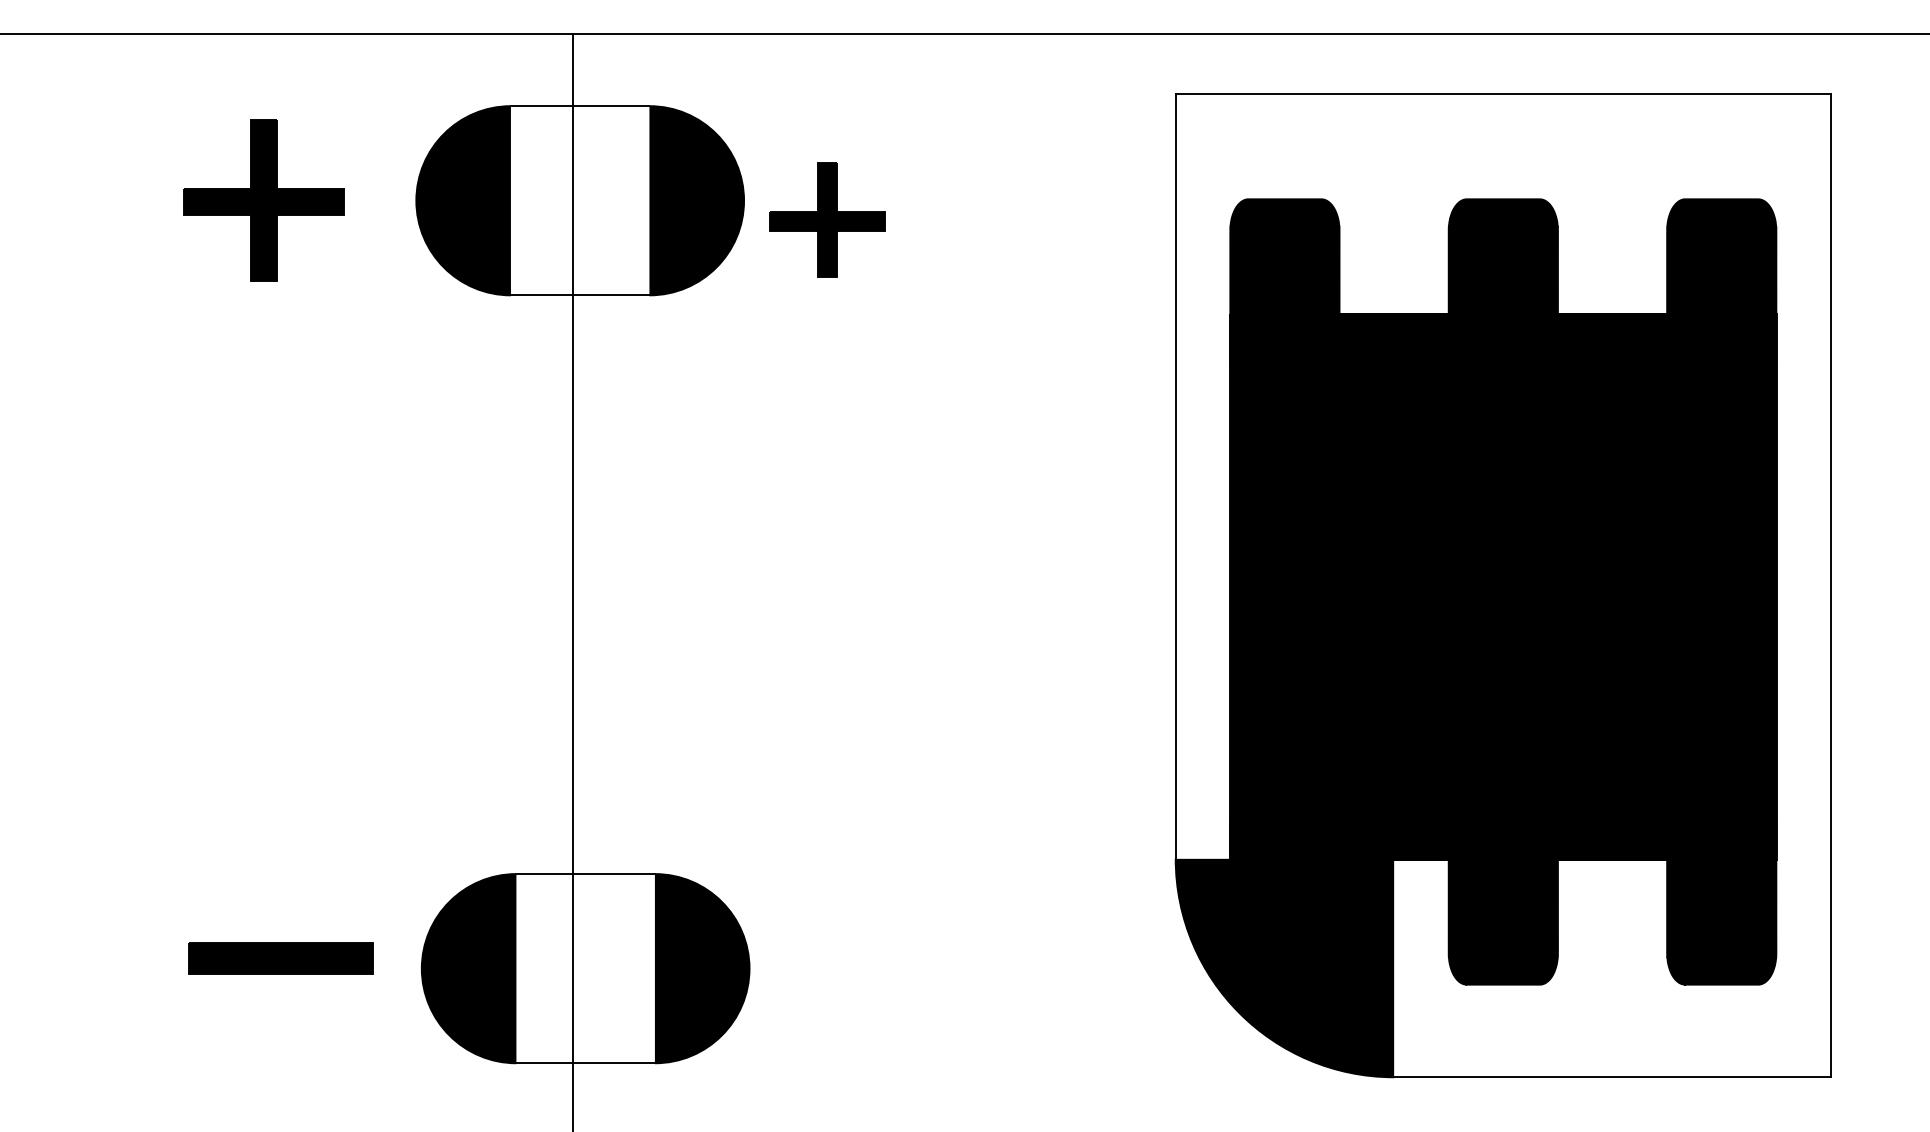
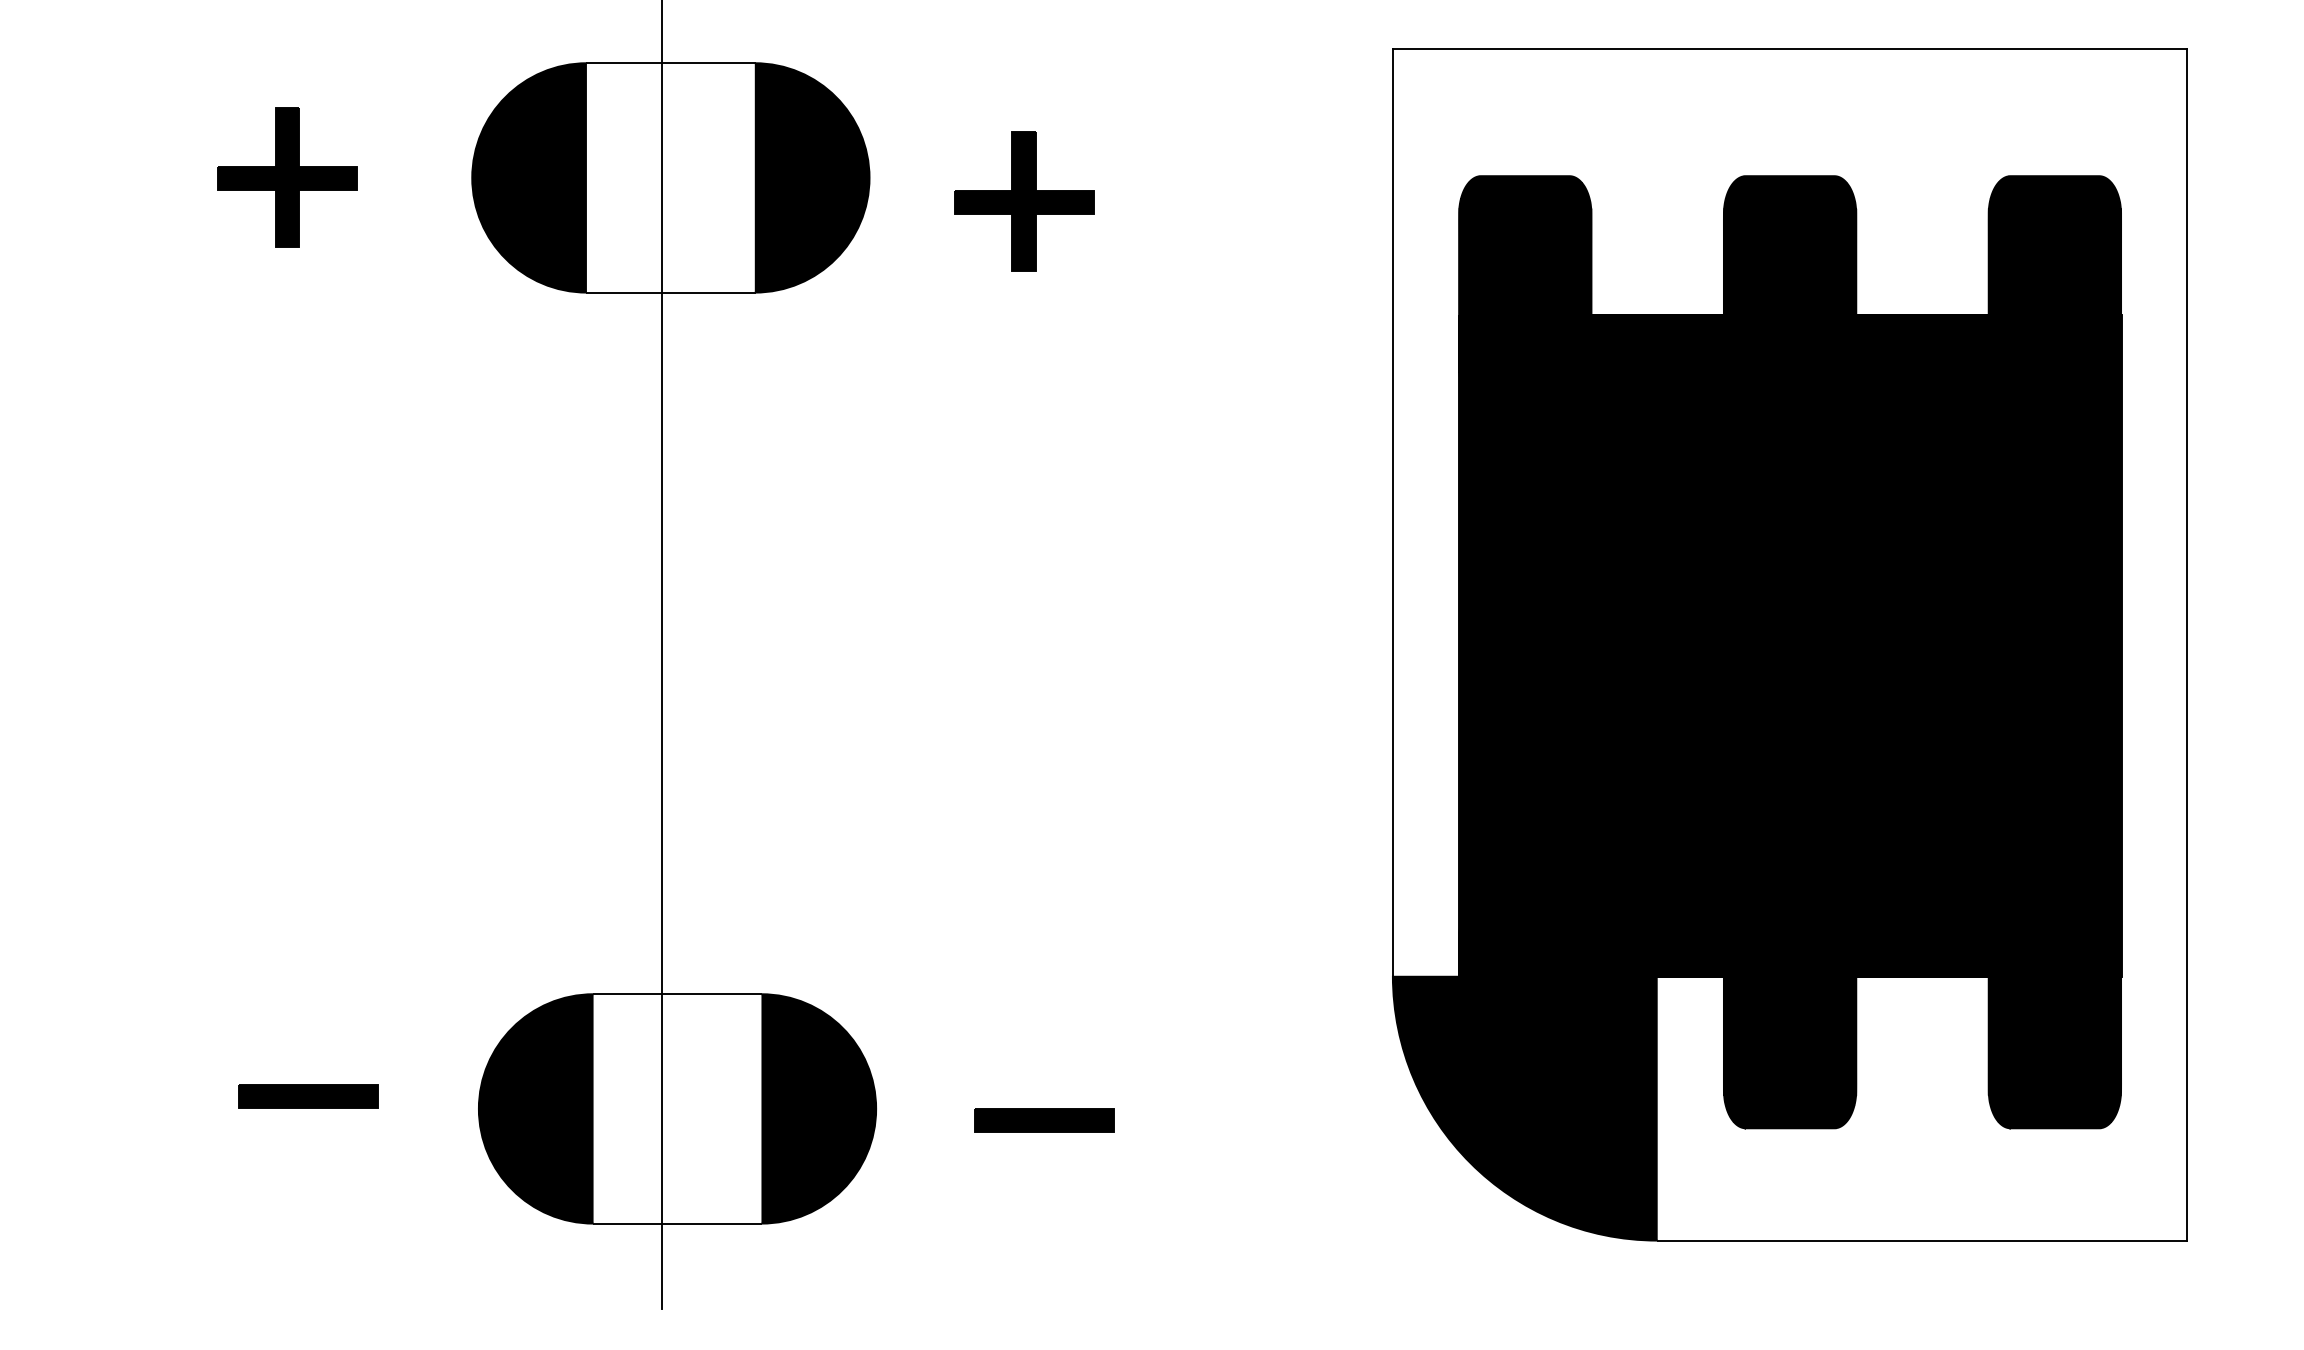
part: (263, 200) -> (286, 177), size x0.71
part: (827, 219) -> (1024, 200), moved
part: (280, 958) -> (307, 1096), size x0.62
part: (888, 977) -> (1044, 1119), added

